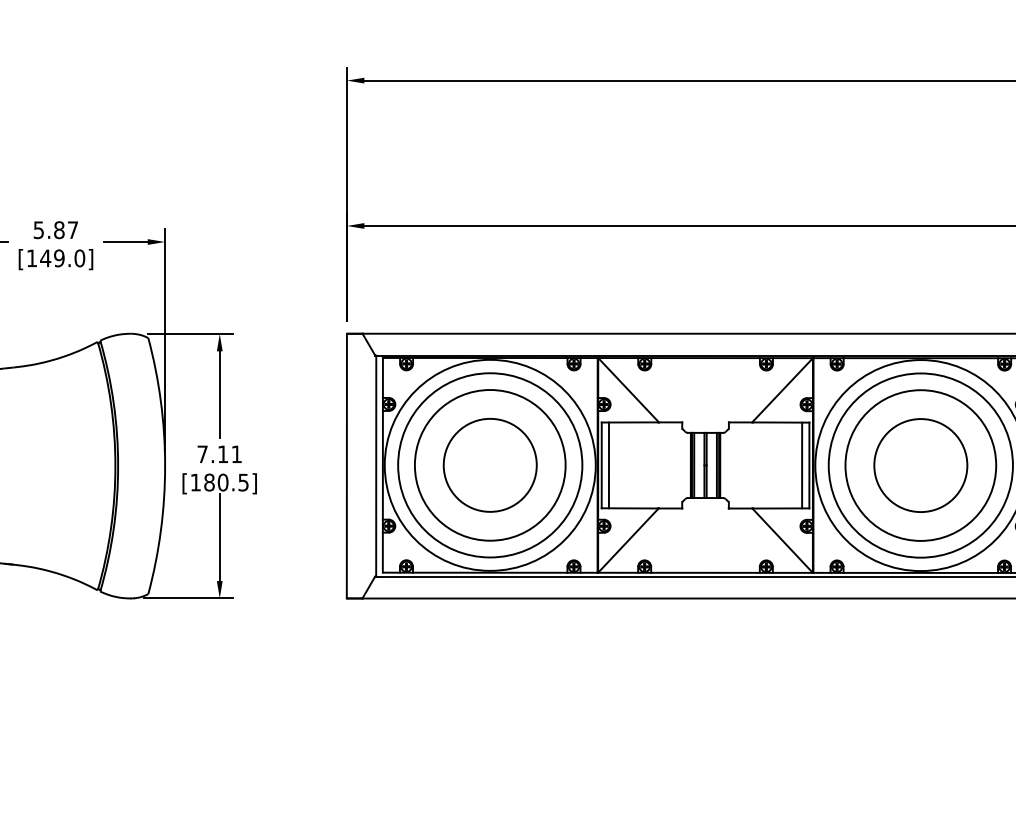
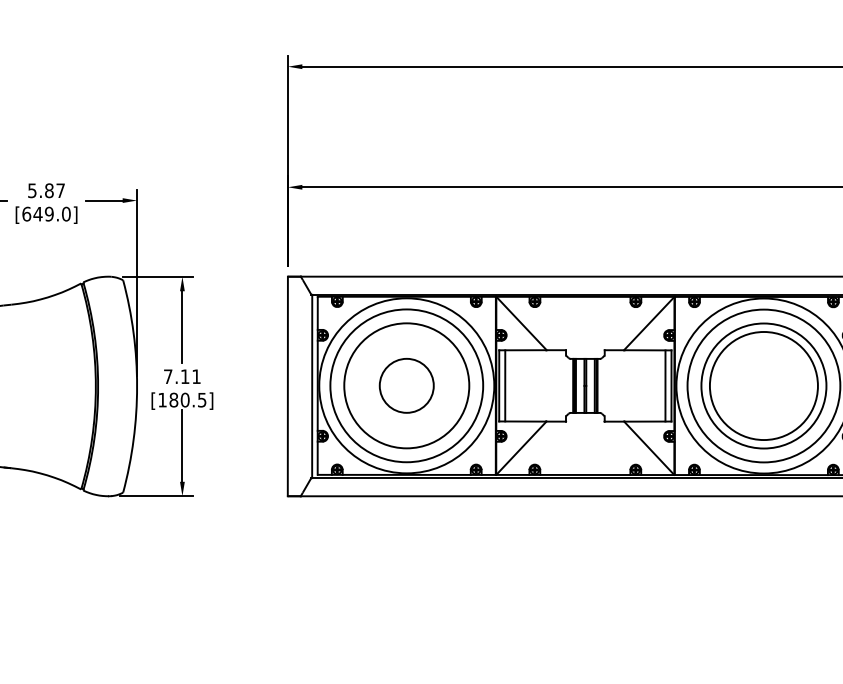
text: (31, 257) -> (26, 213), [149.0] -> [649.0]
circle: (489, 464) -> (406, 385), size x0.7
circle: (920, 464) -> (763, 385), size x1.4

